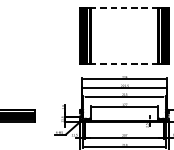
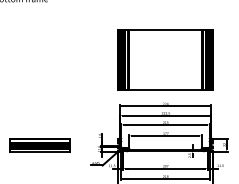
line: (124, 7) -> (165, 29), dashed -> solid
line: (124, 63) -> (165, 89), dashed -> solid

